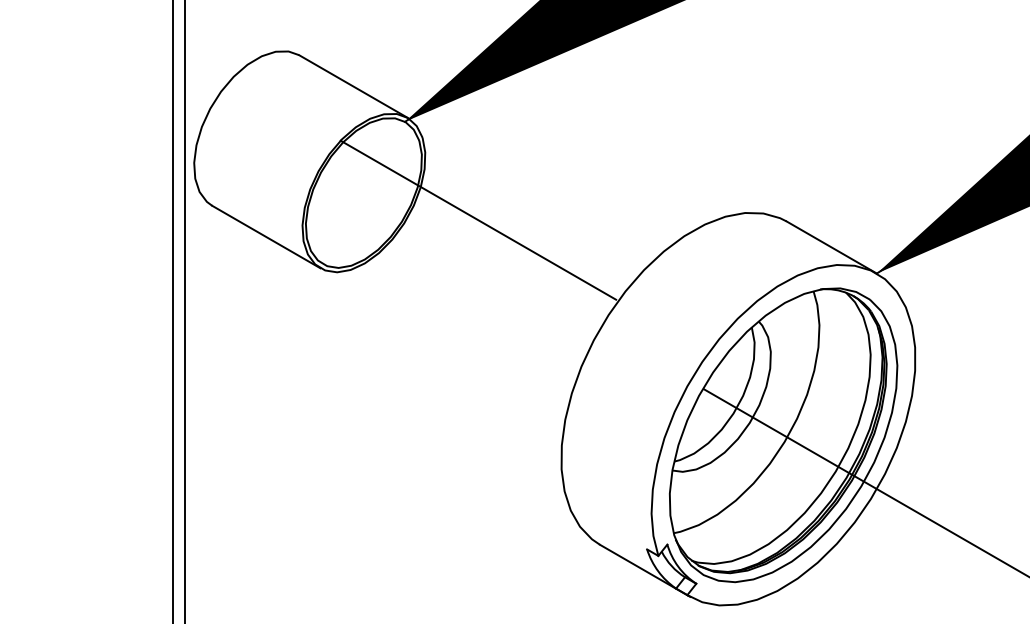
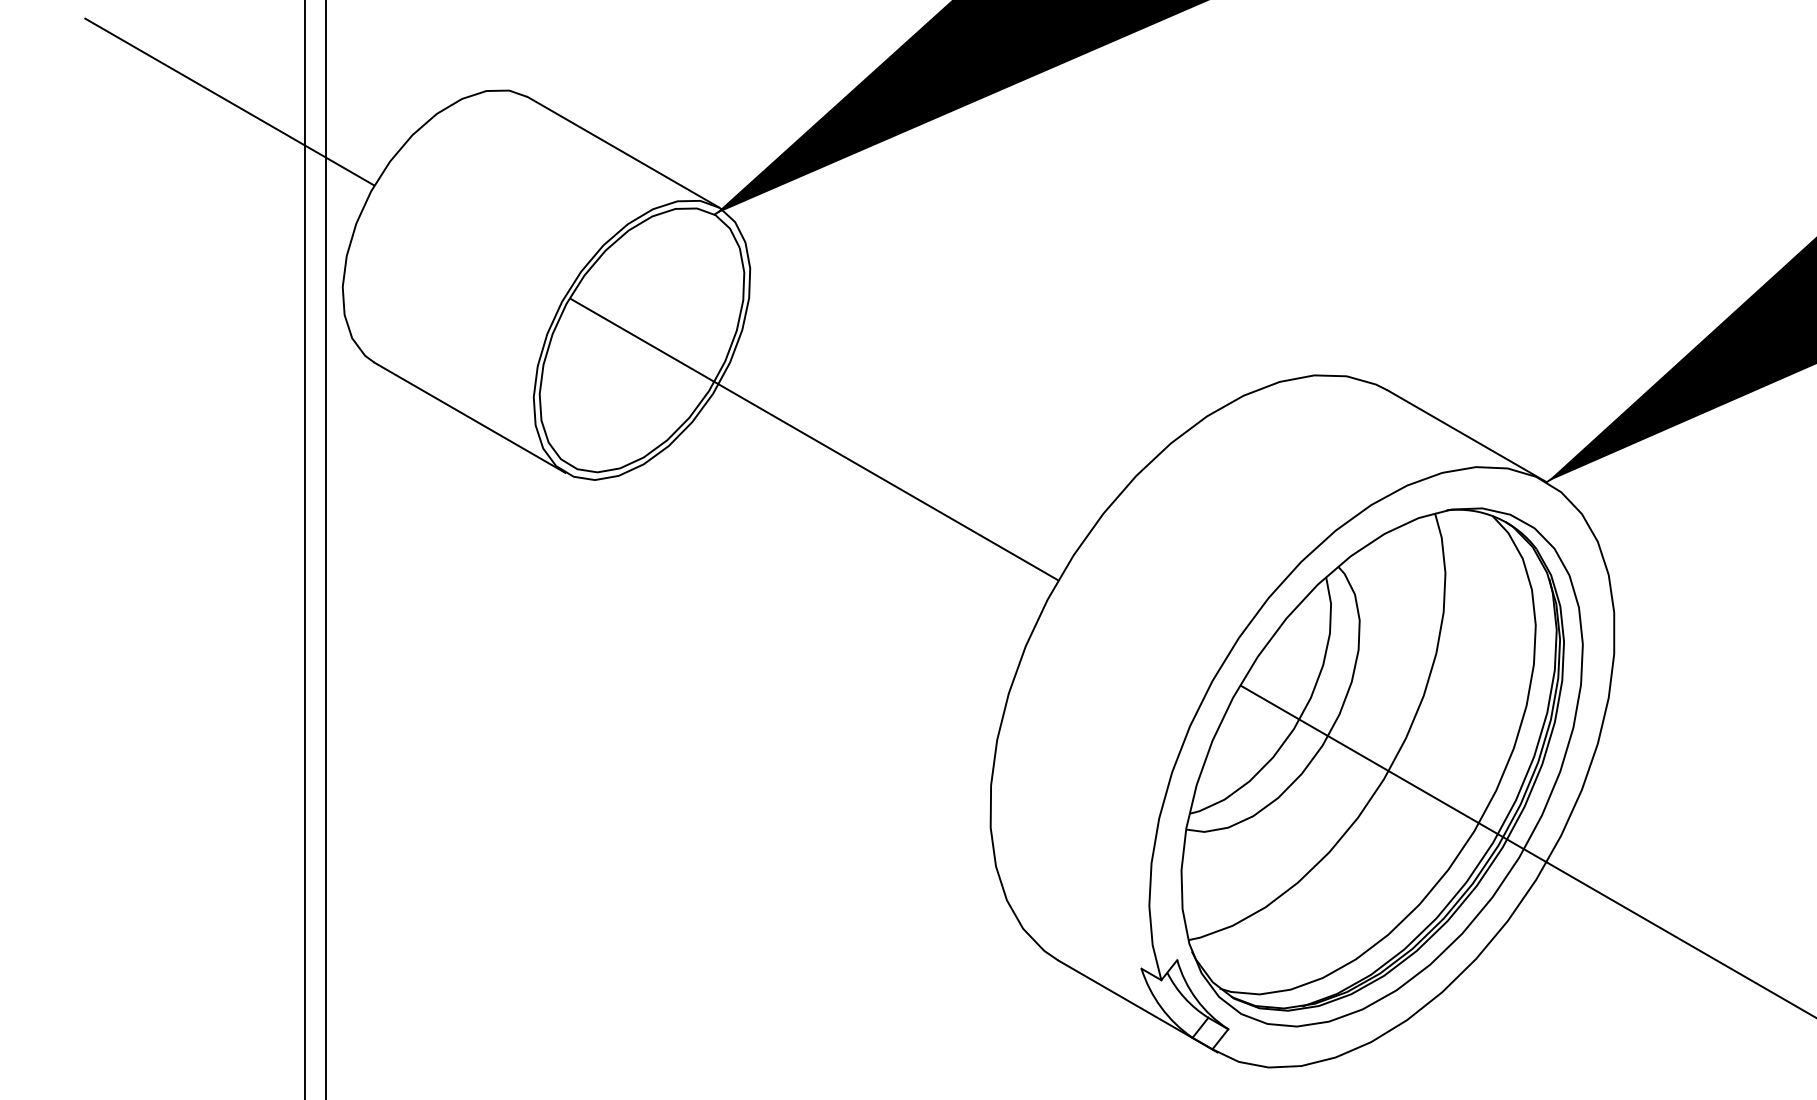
line: (129, 57) -> (228, 101), added
line: (477, 220) -> (812, 439), moved

